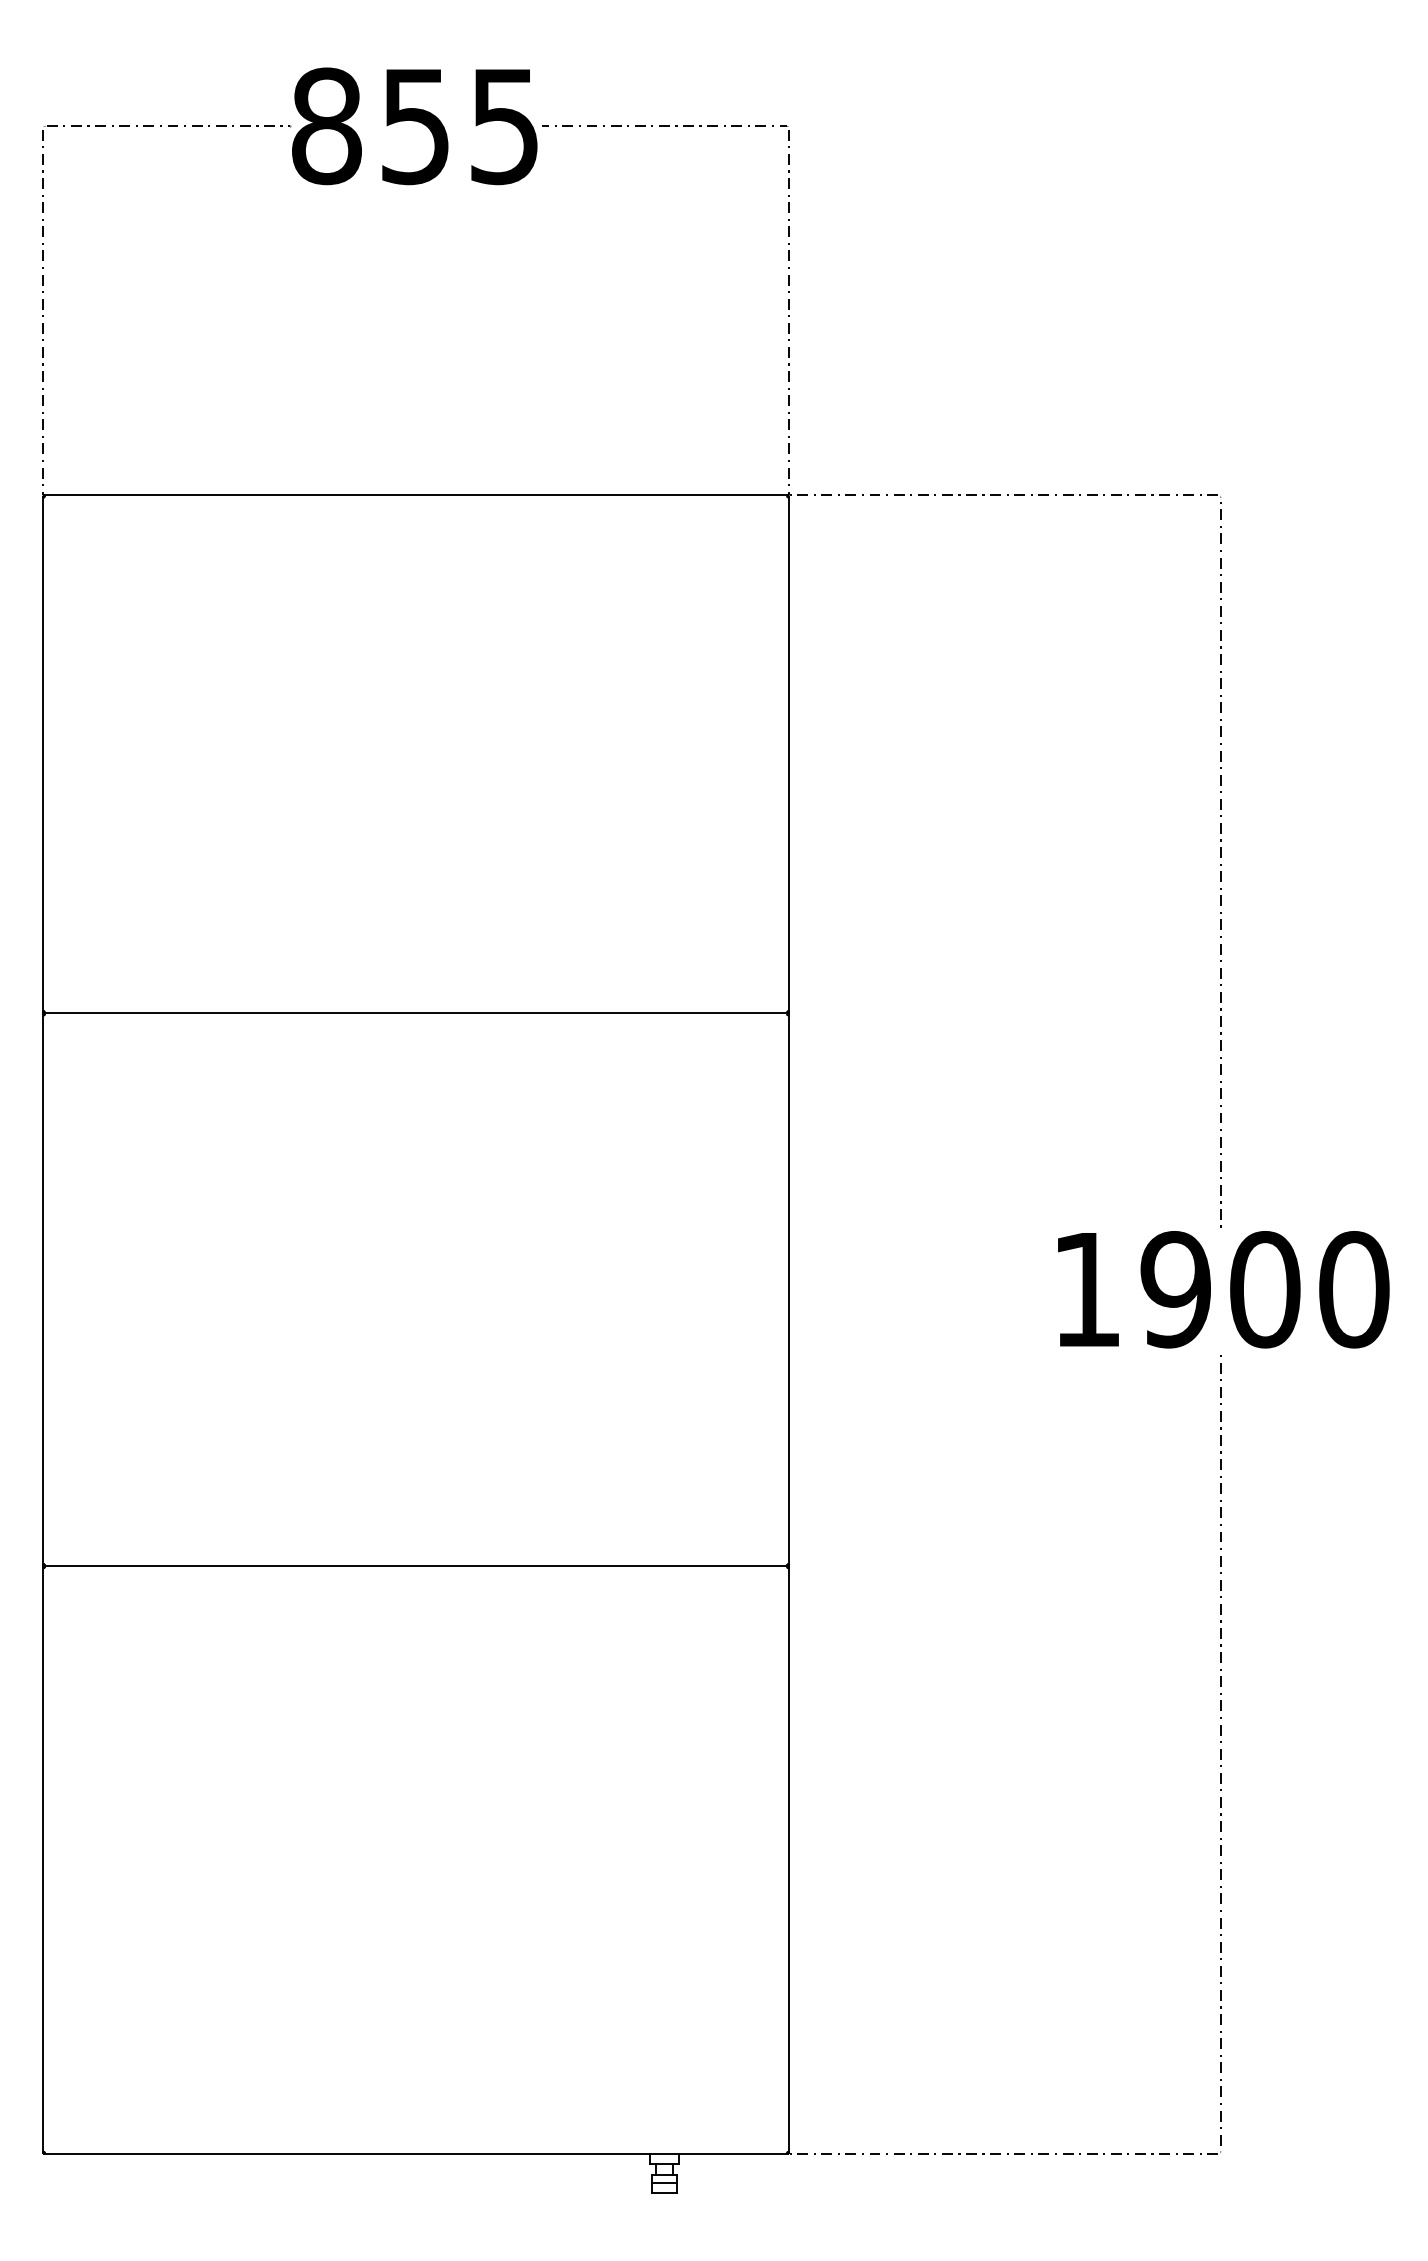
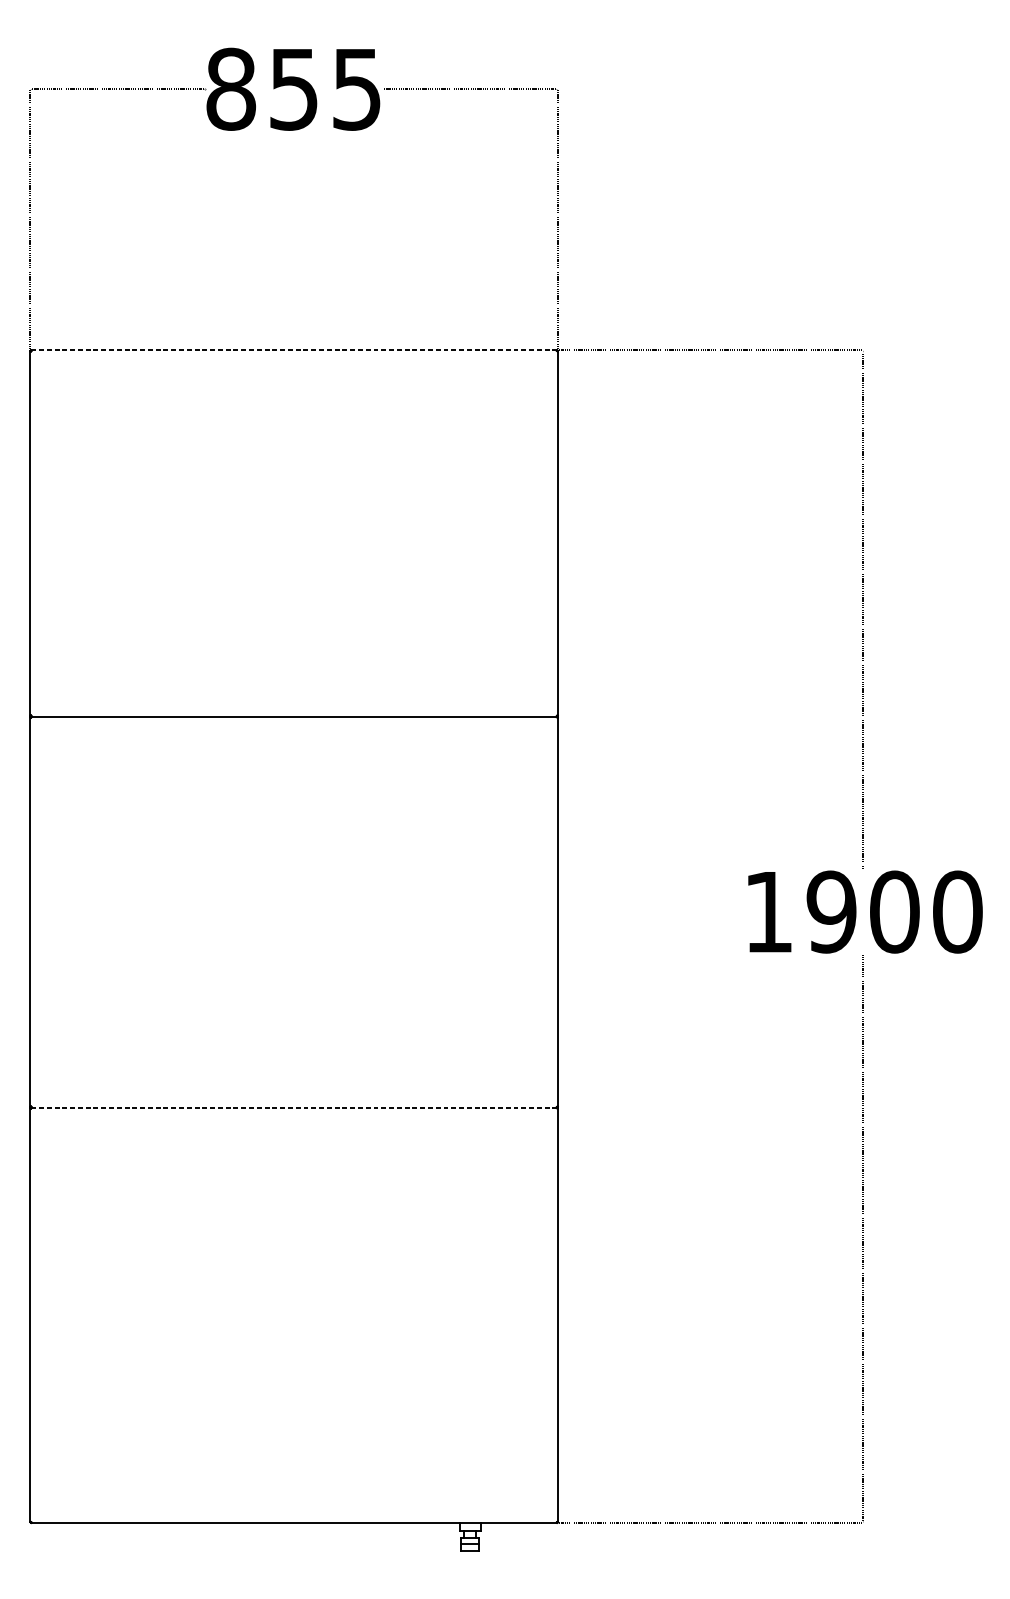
line: (416, 495) -> (294, 350), solid -> dashed
line: (416, 1566) -> (294, 1107), solid -> dashed

